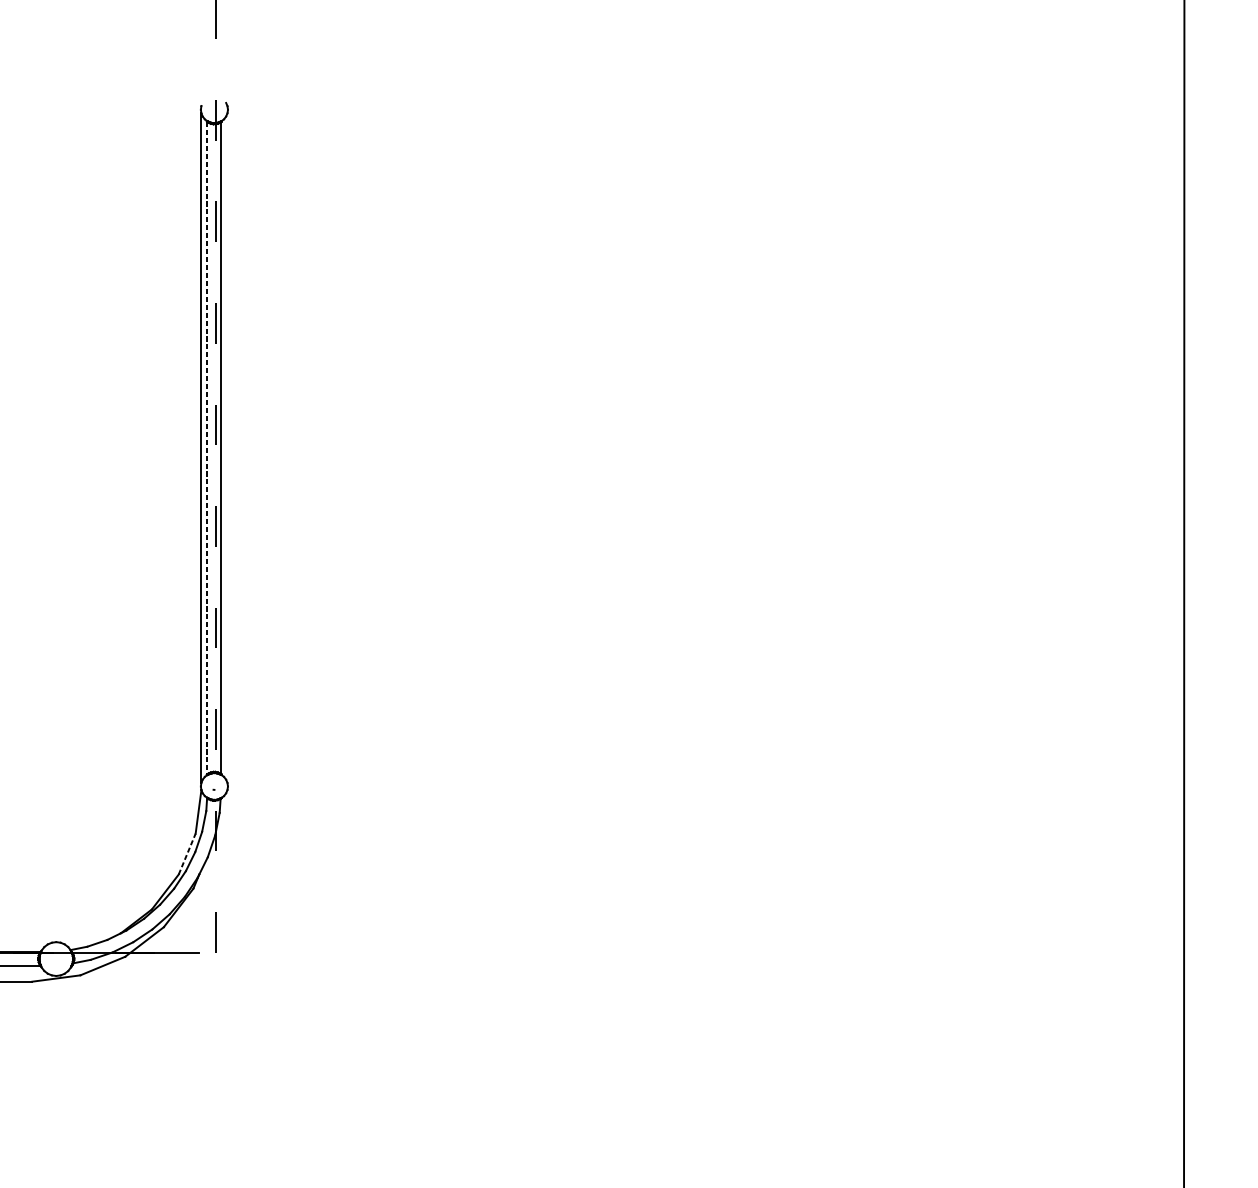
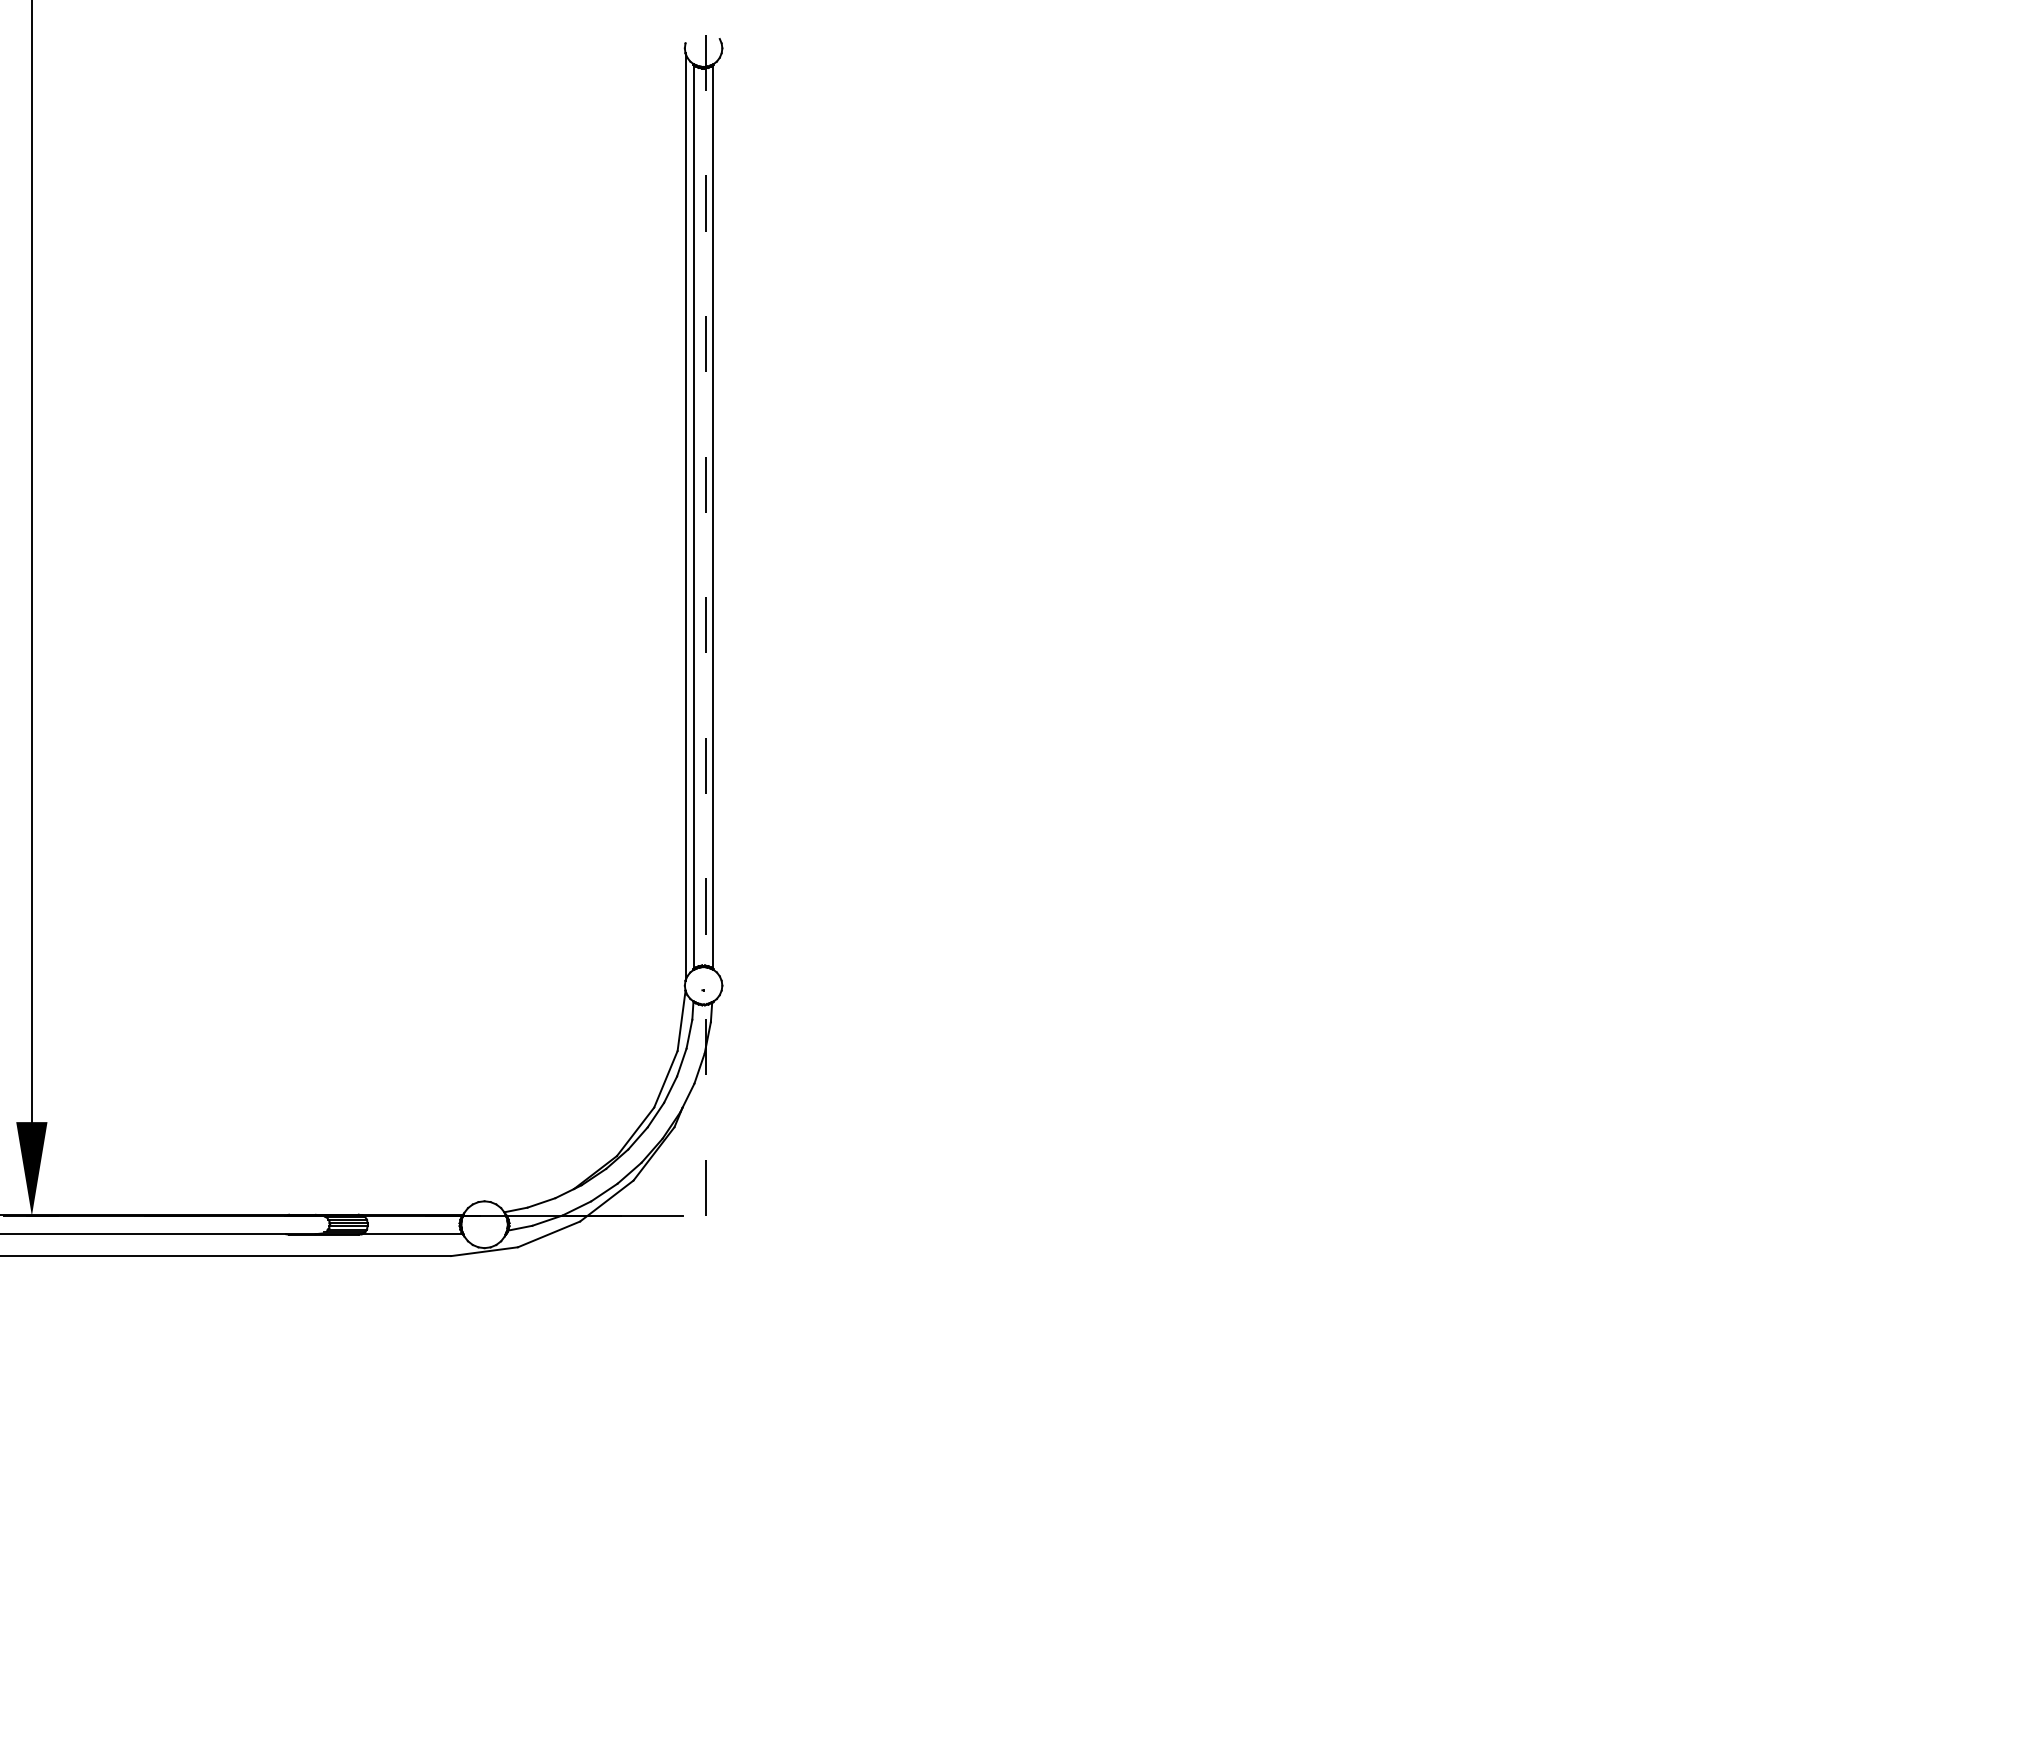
line: (207, 448) -> (693, 517), dashed -> solid
line: (186, 854) -> (665, 1079), dashed -> solid

